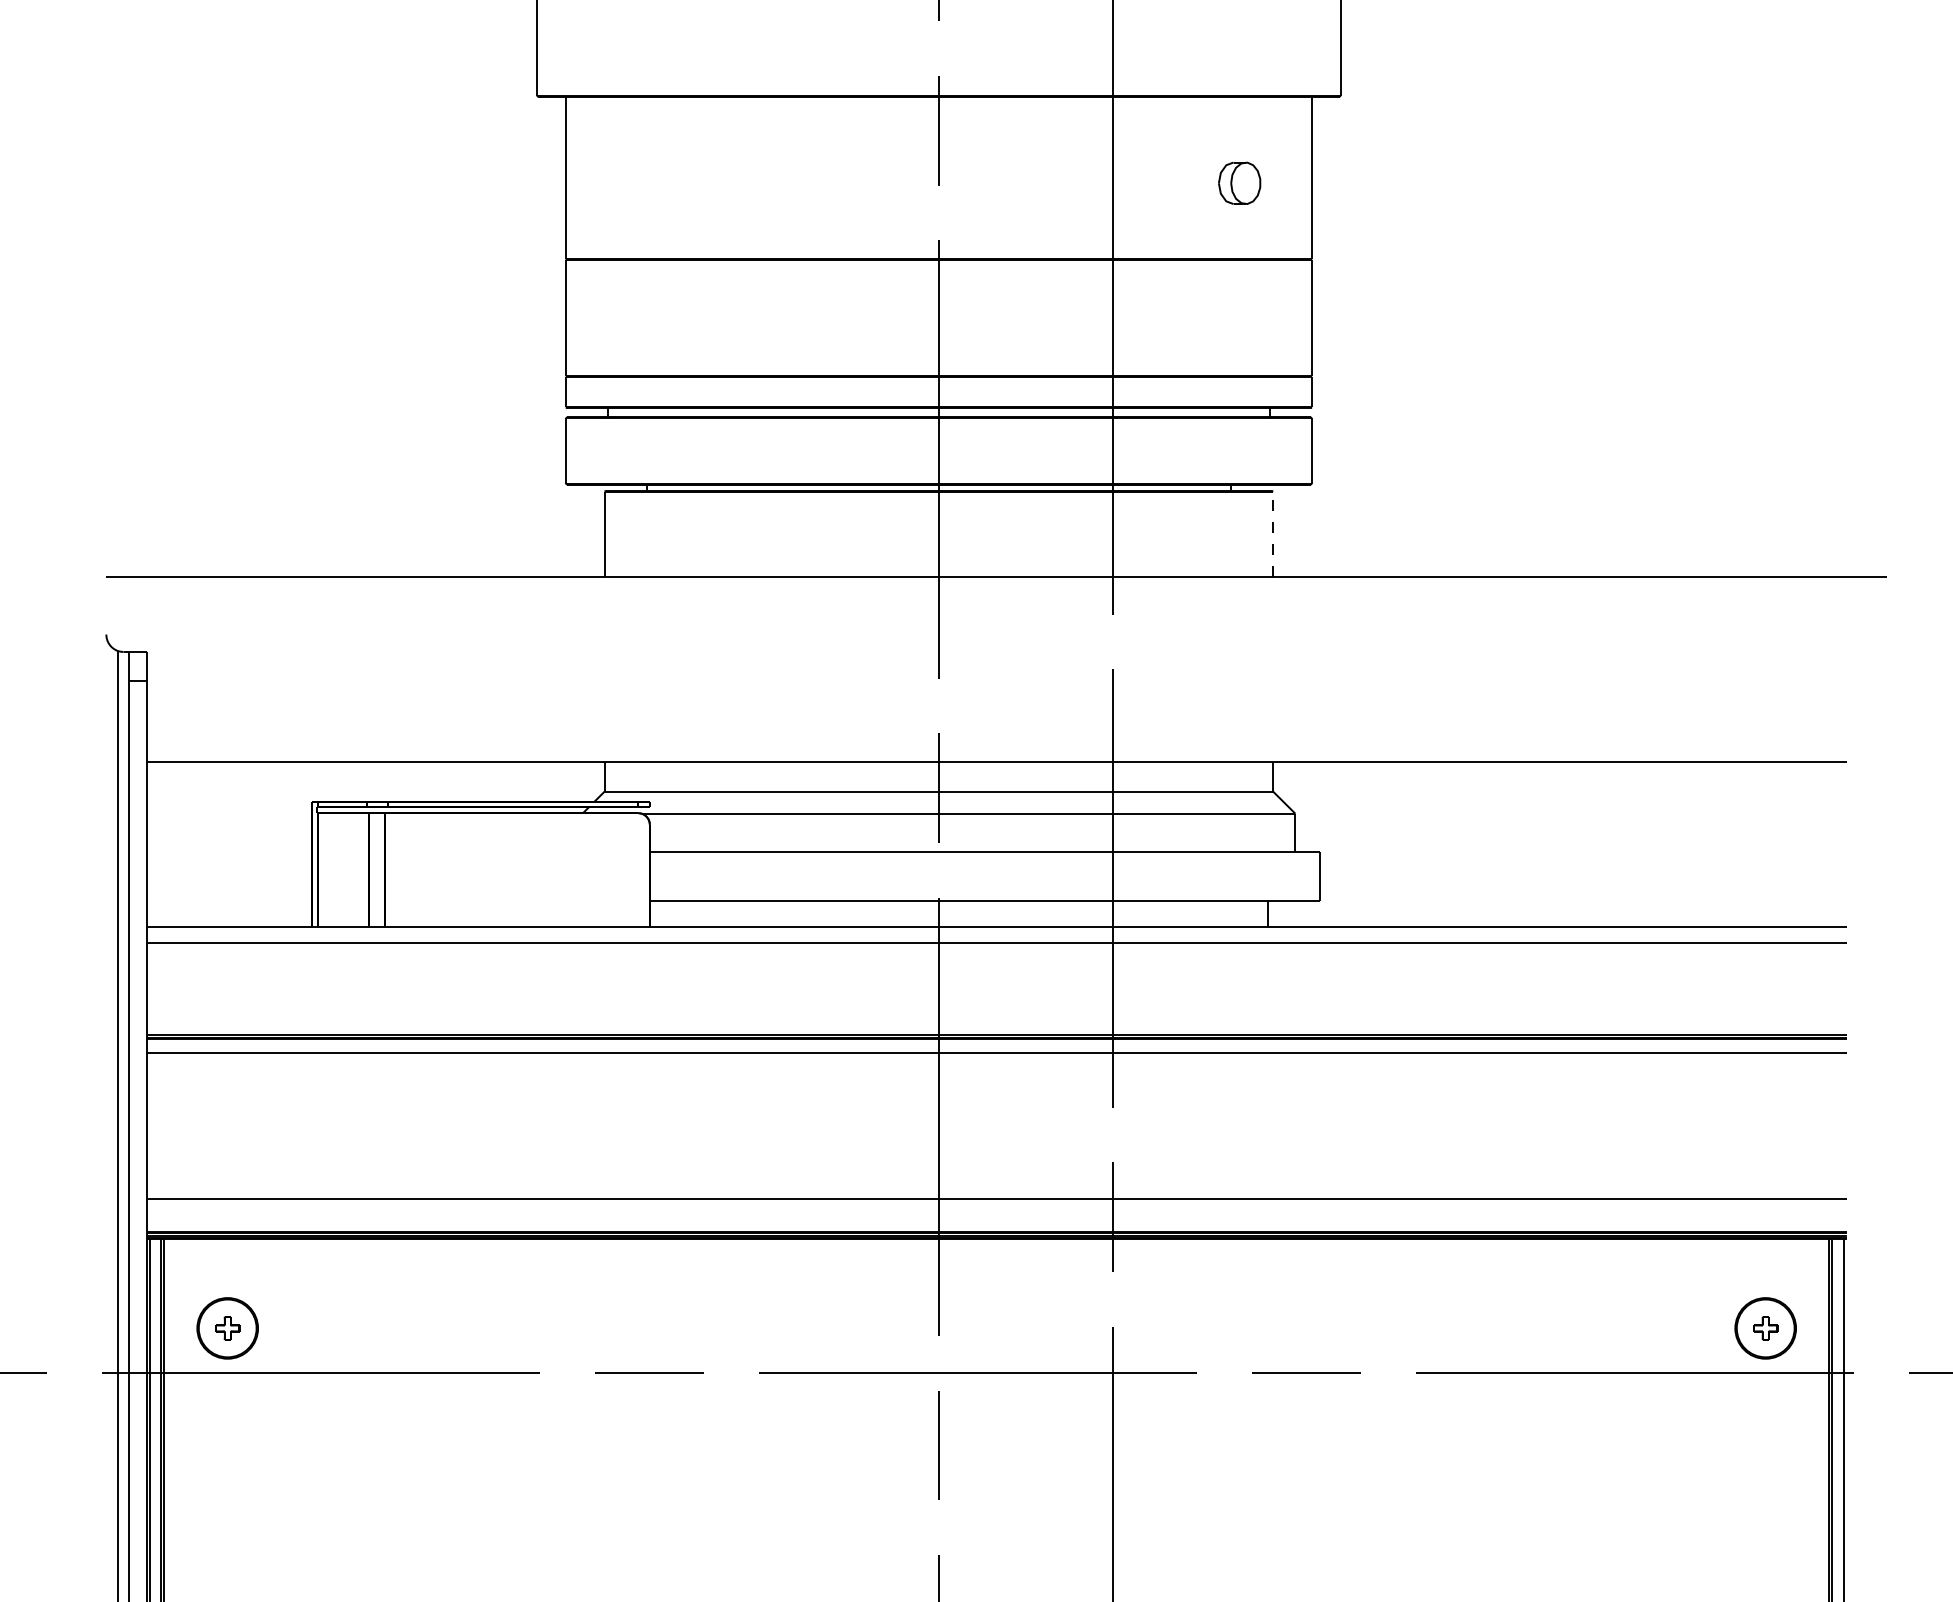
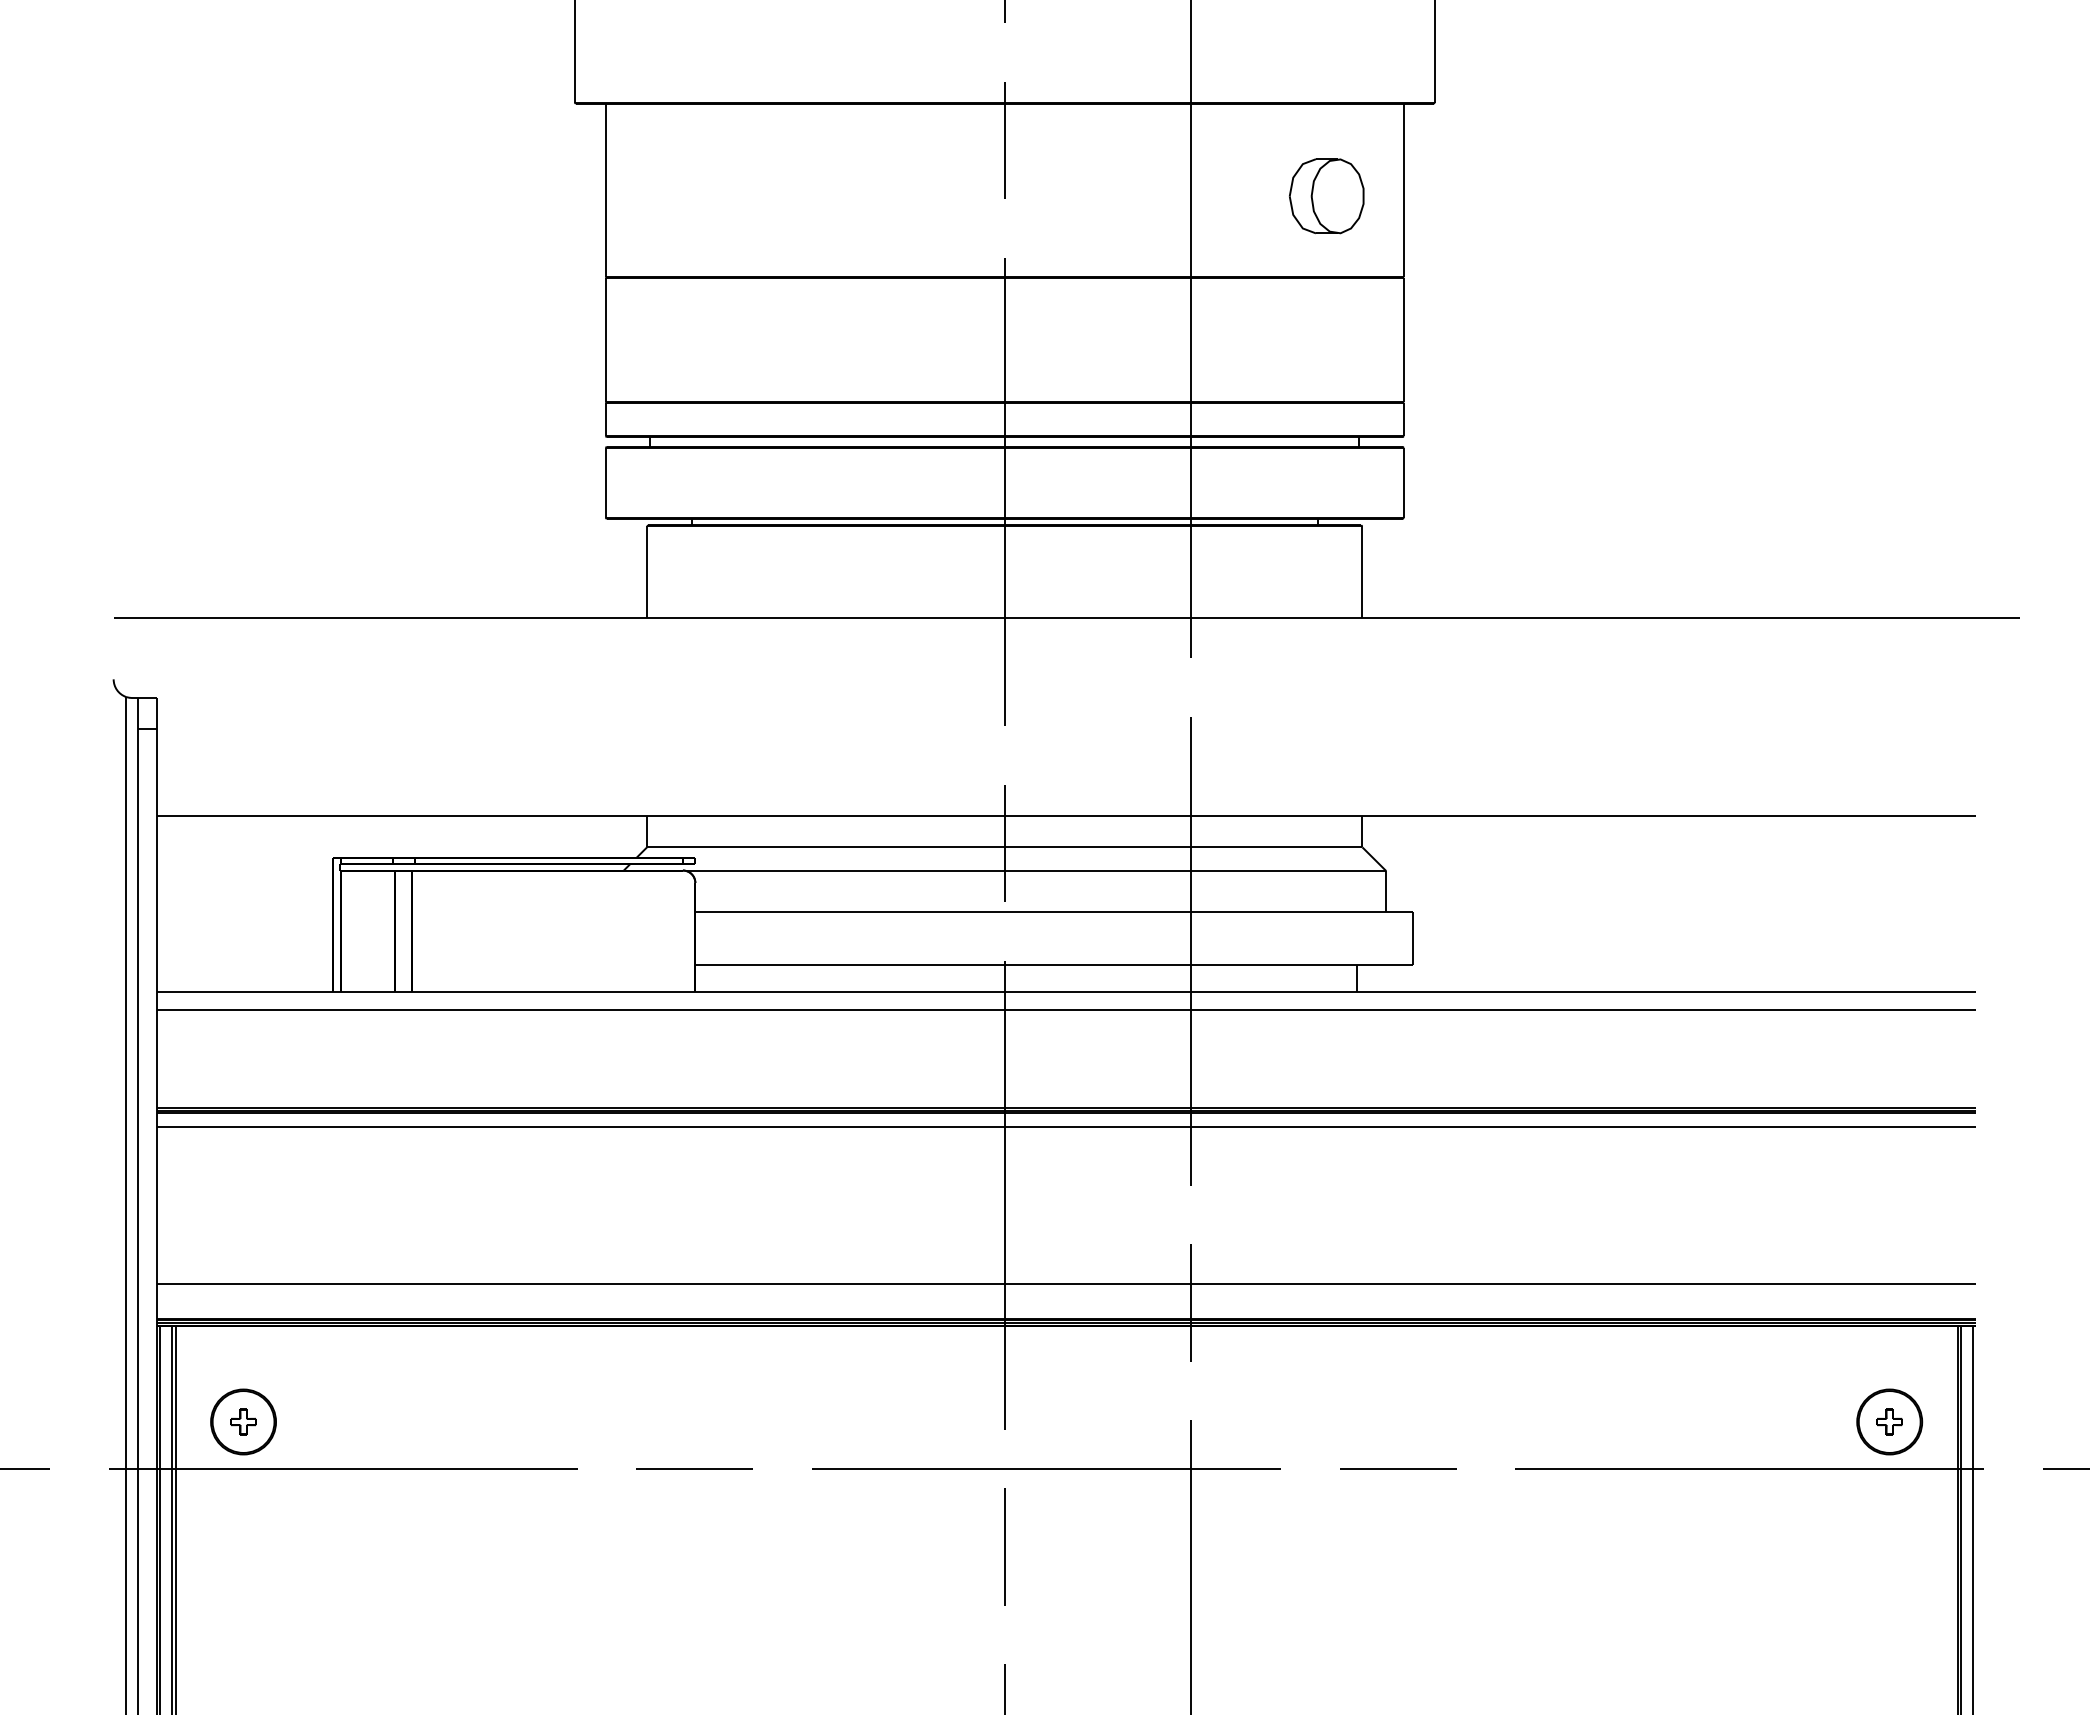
part: (1239, 183) -> (1326, 196), size x1.67
line: (1273, 534) -> (1362, 572), dashed -> solid

